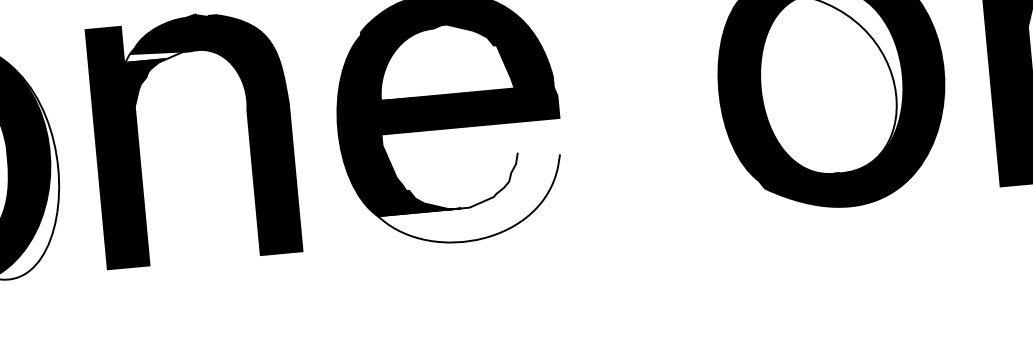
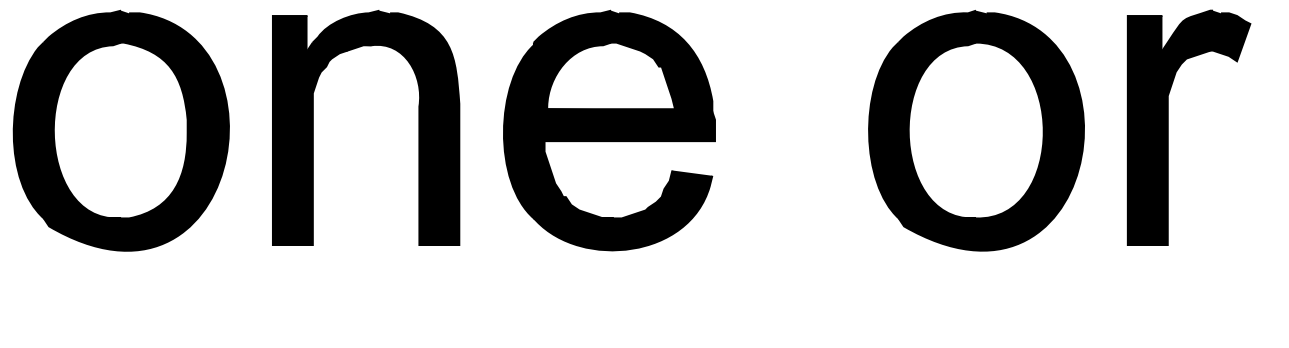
fill: (158, 55) -> (339, 46), added
fill: (469, 199) -> (622, 210), added

